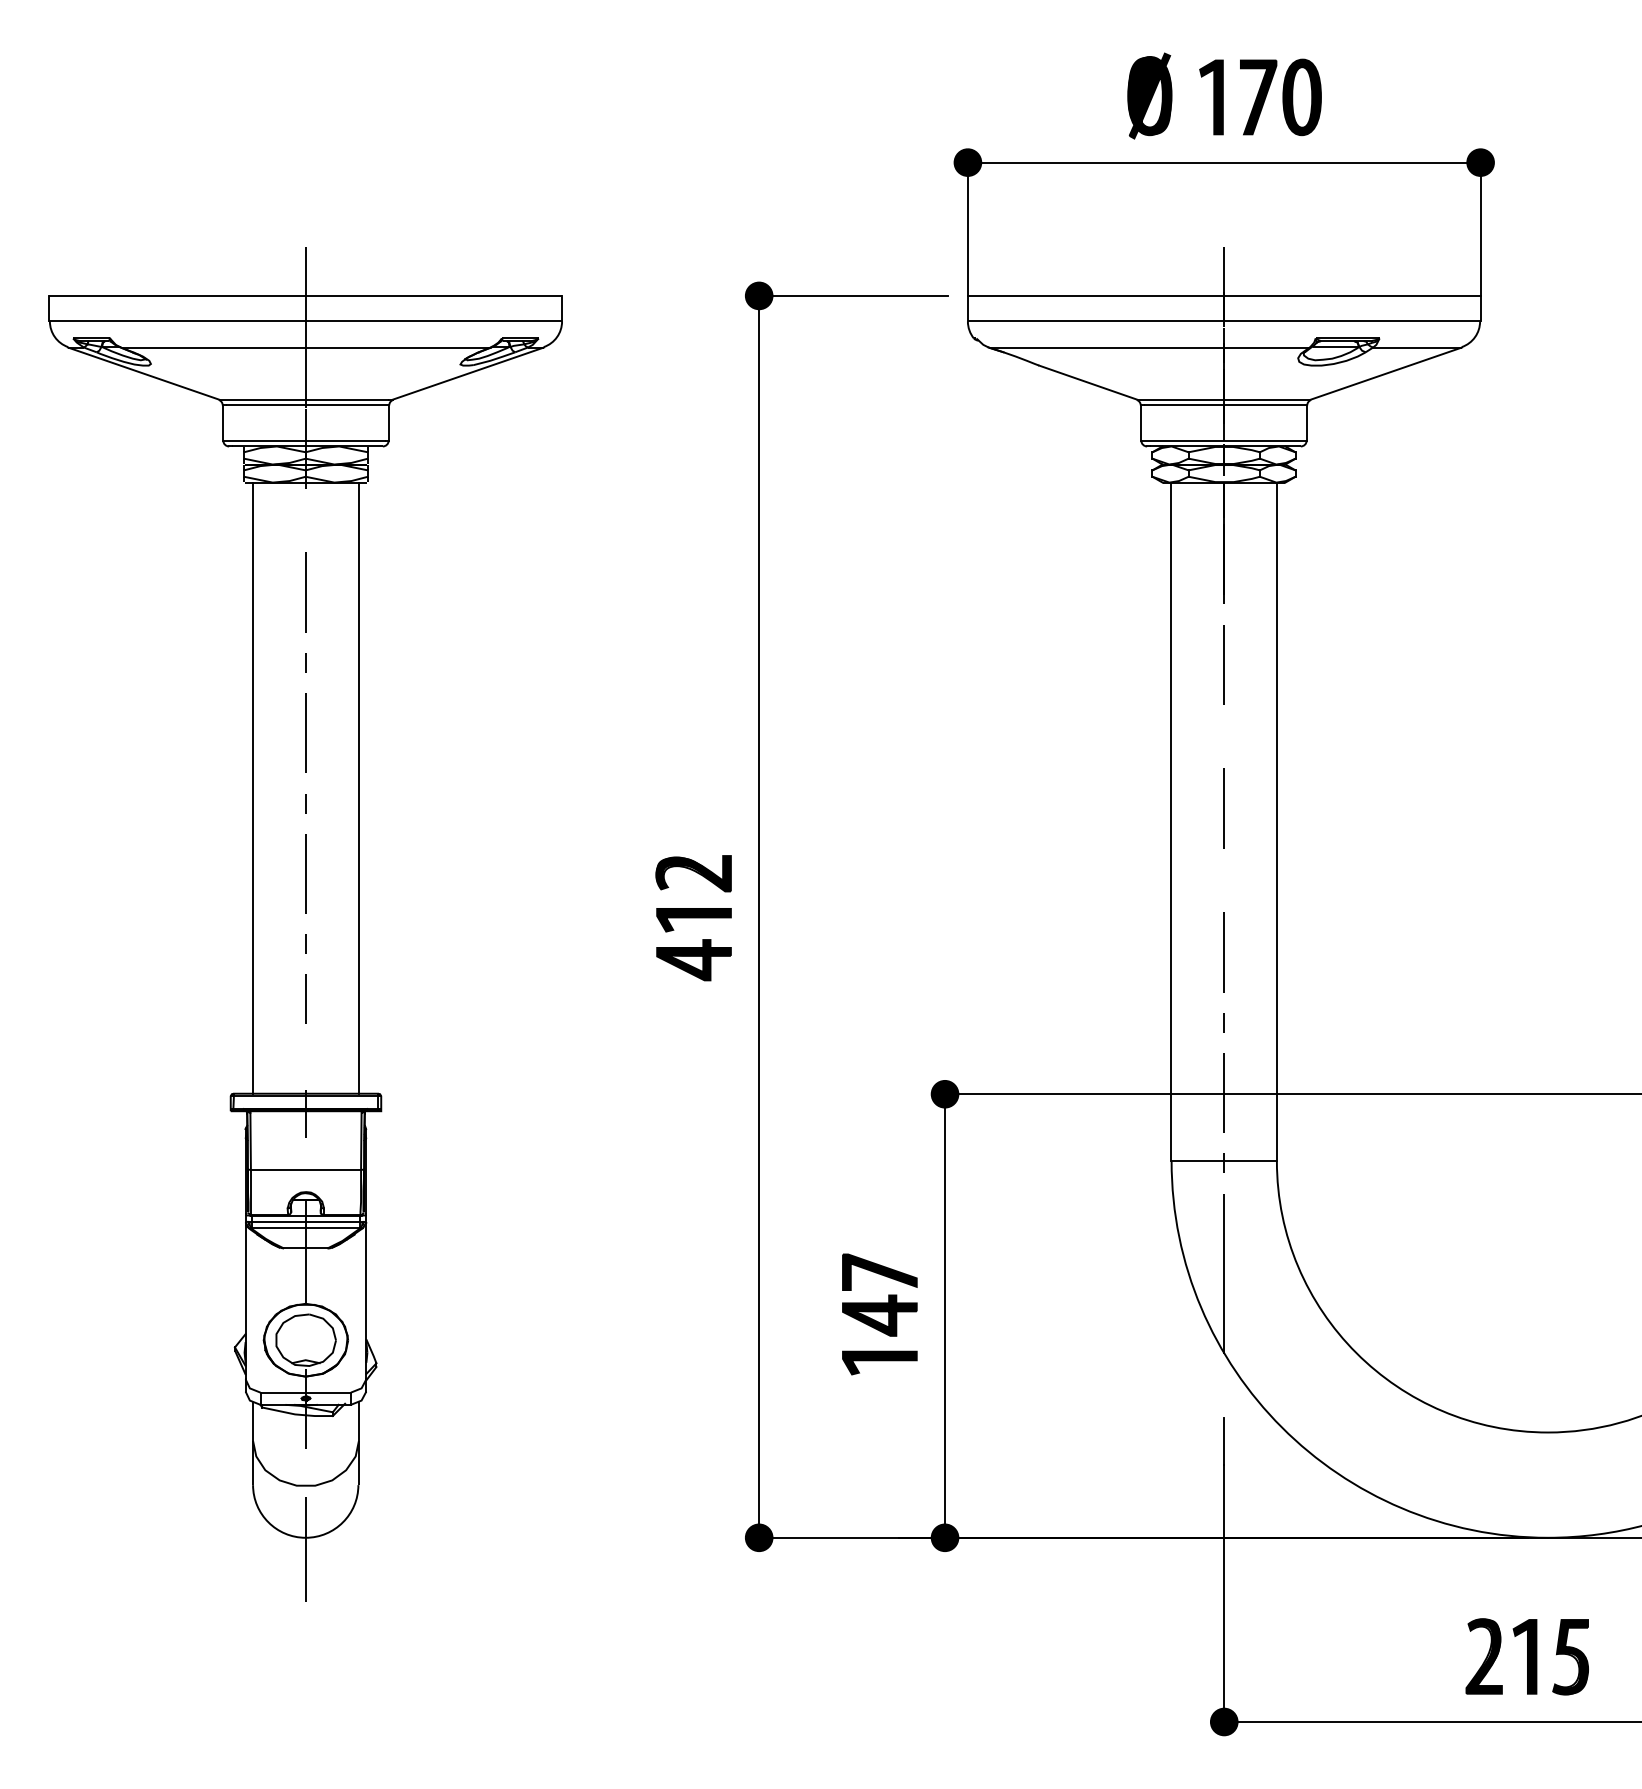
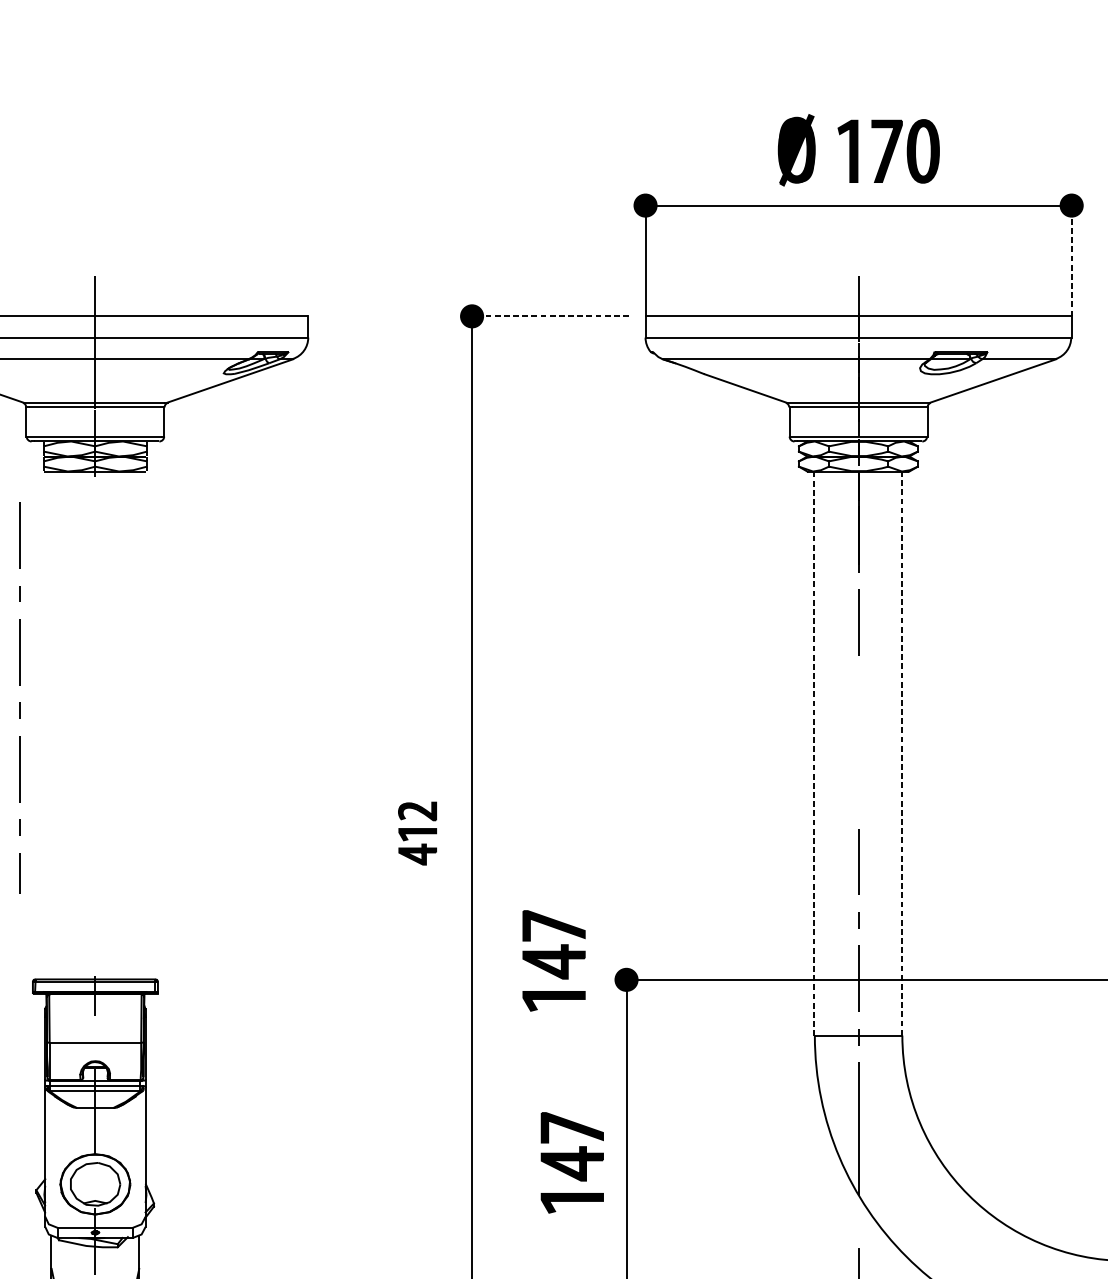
line: (1480, 229) -> (1071, 261), solid -> dashed
line: (853, 295) -> (550, 316), solid -> dashed
line: (253, 787) -> (51, 724), removed
line: (358, 787) -> (139, 724), removed
line: (305, 794) -> (19, 703), moved
line: (1223, 808) -> (857, 742), removed
line: (1276, 821) -> (902, 753), solid -> dashed
line: (1171, 822) -> (814, 754), solid -> dashed
part: (693, 918) -> (417, 833), size x0.6
part: (857, 1071) -> (553, 960), added

